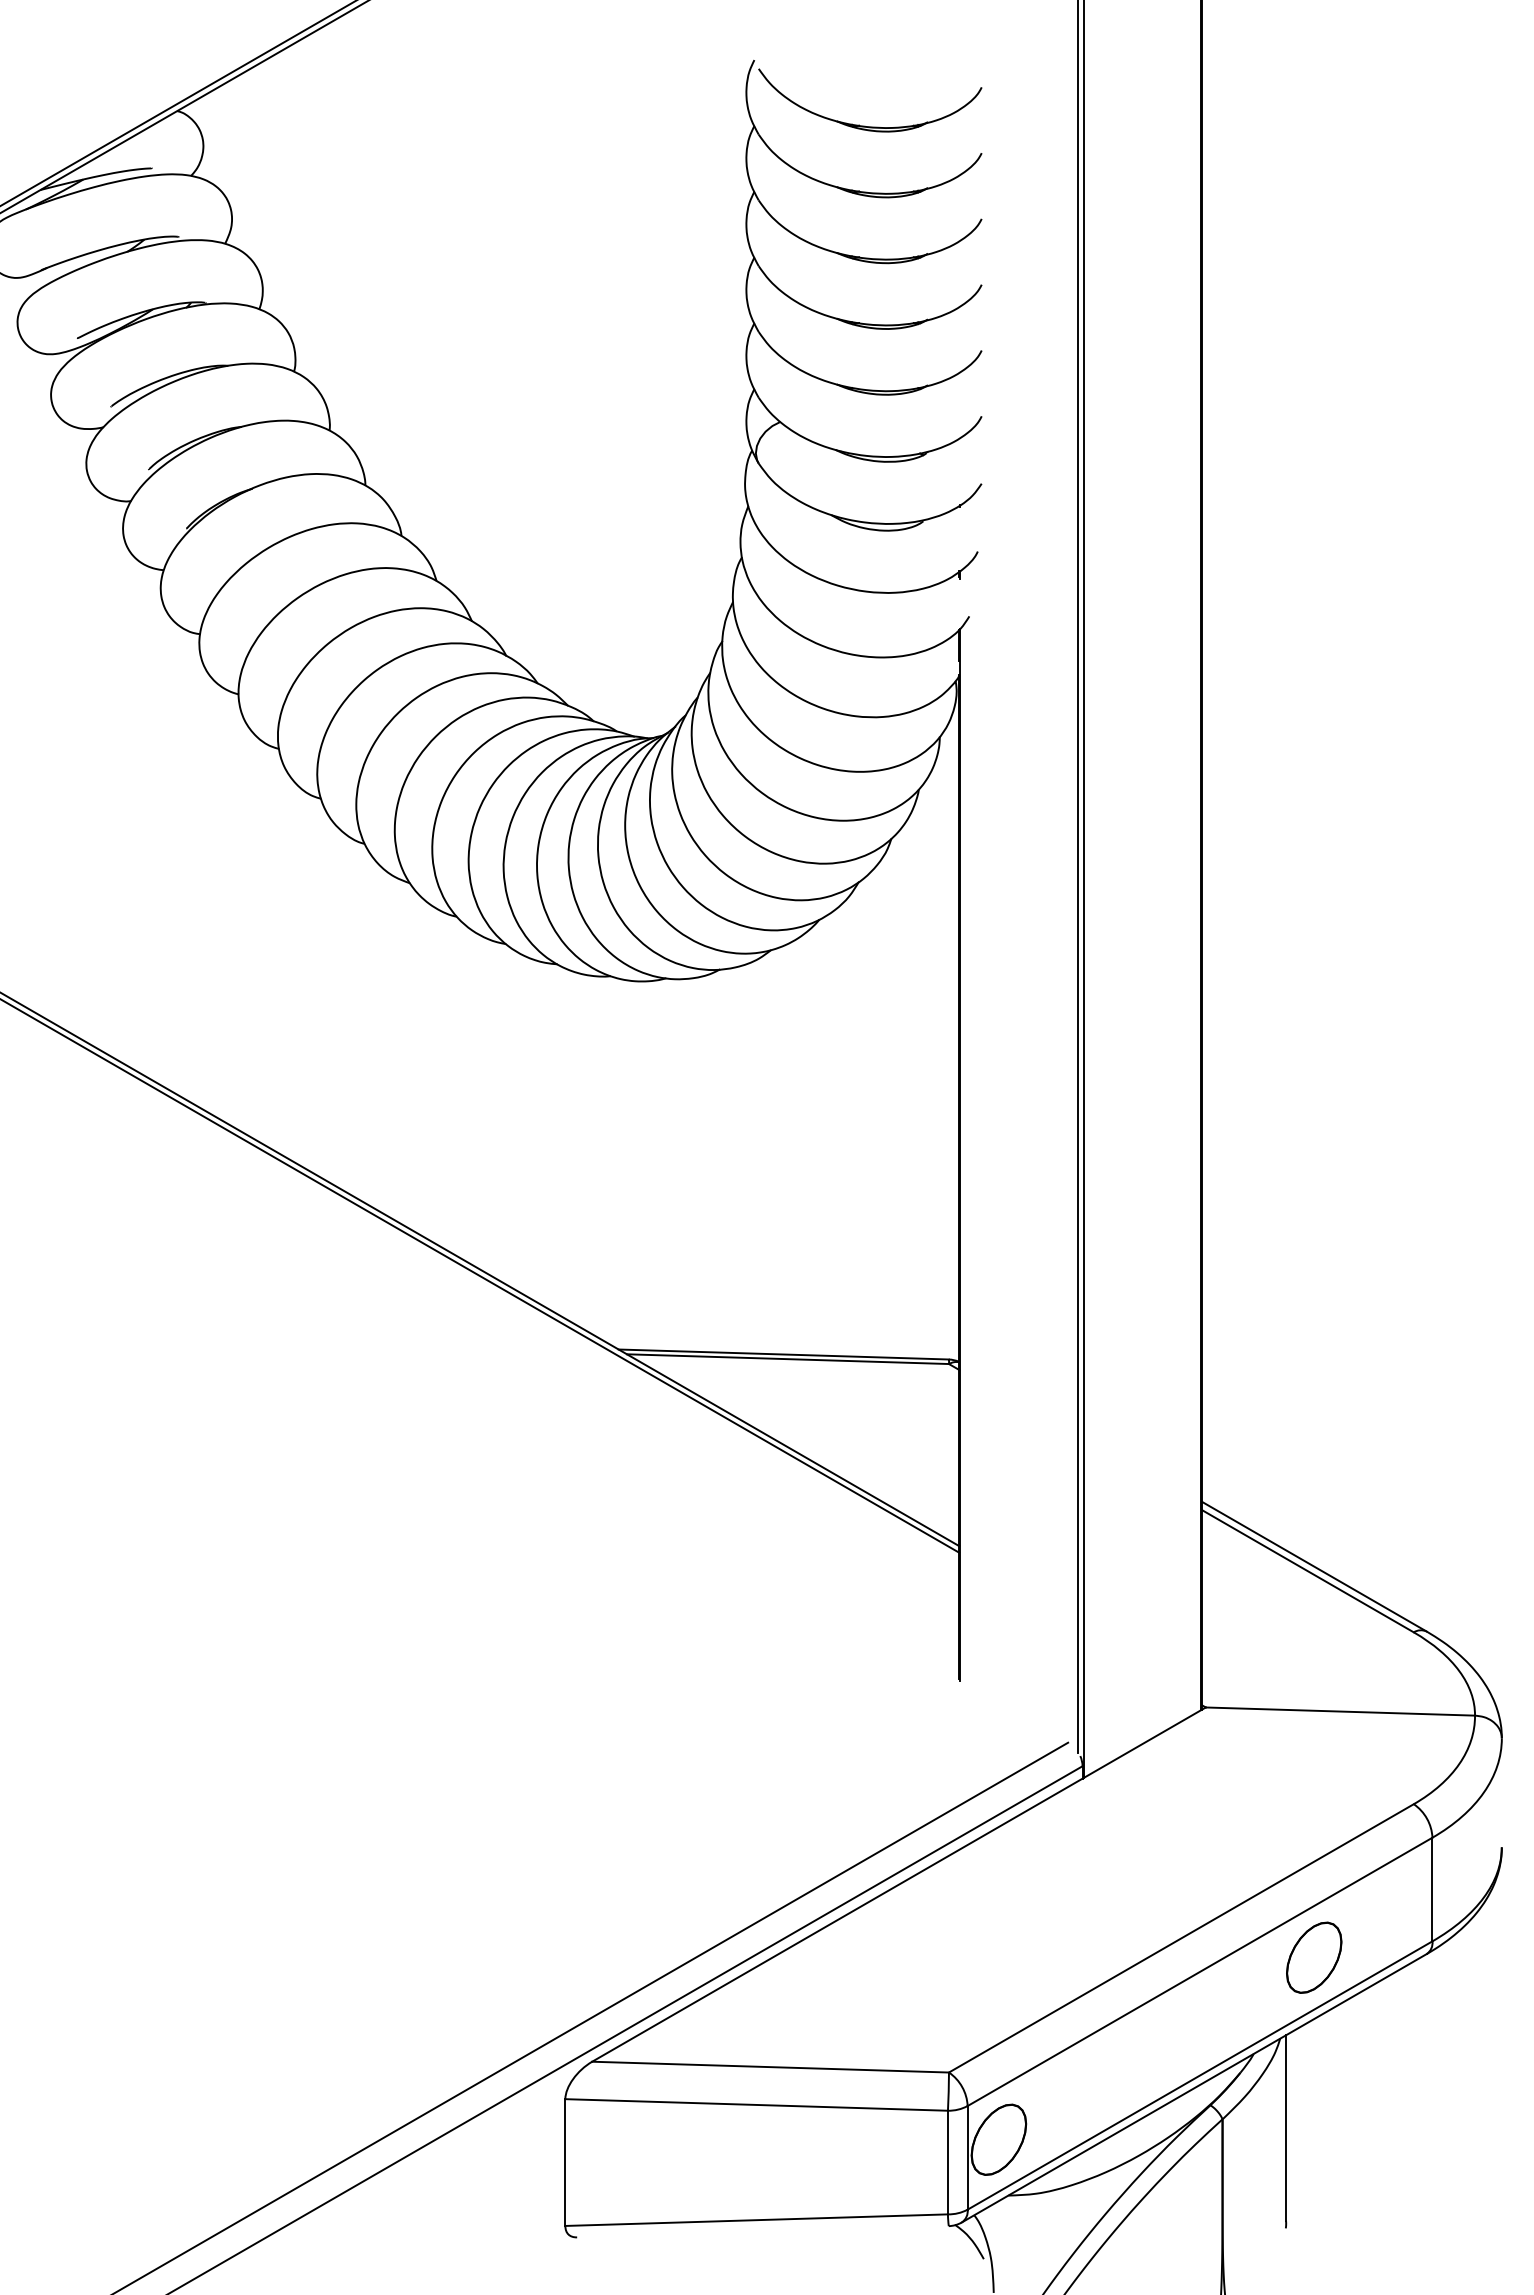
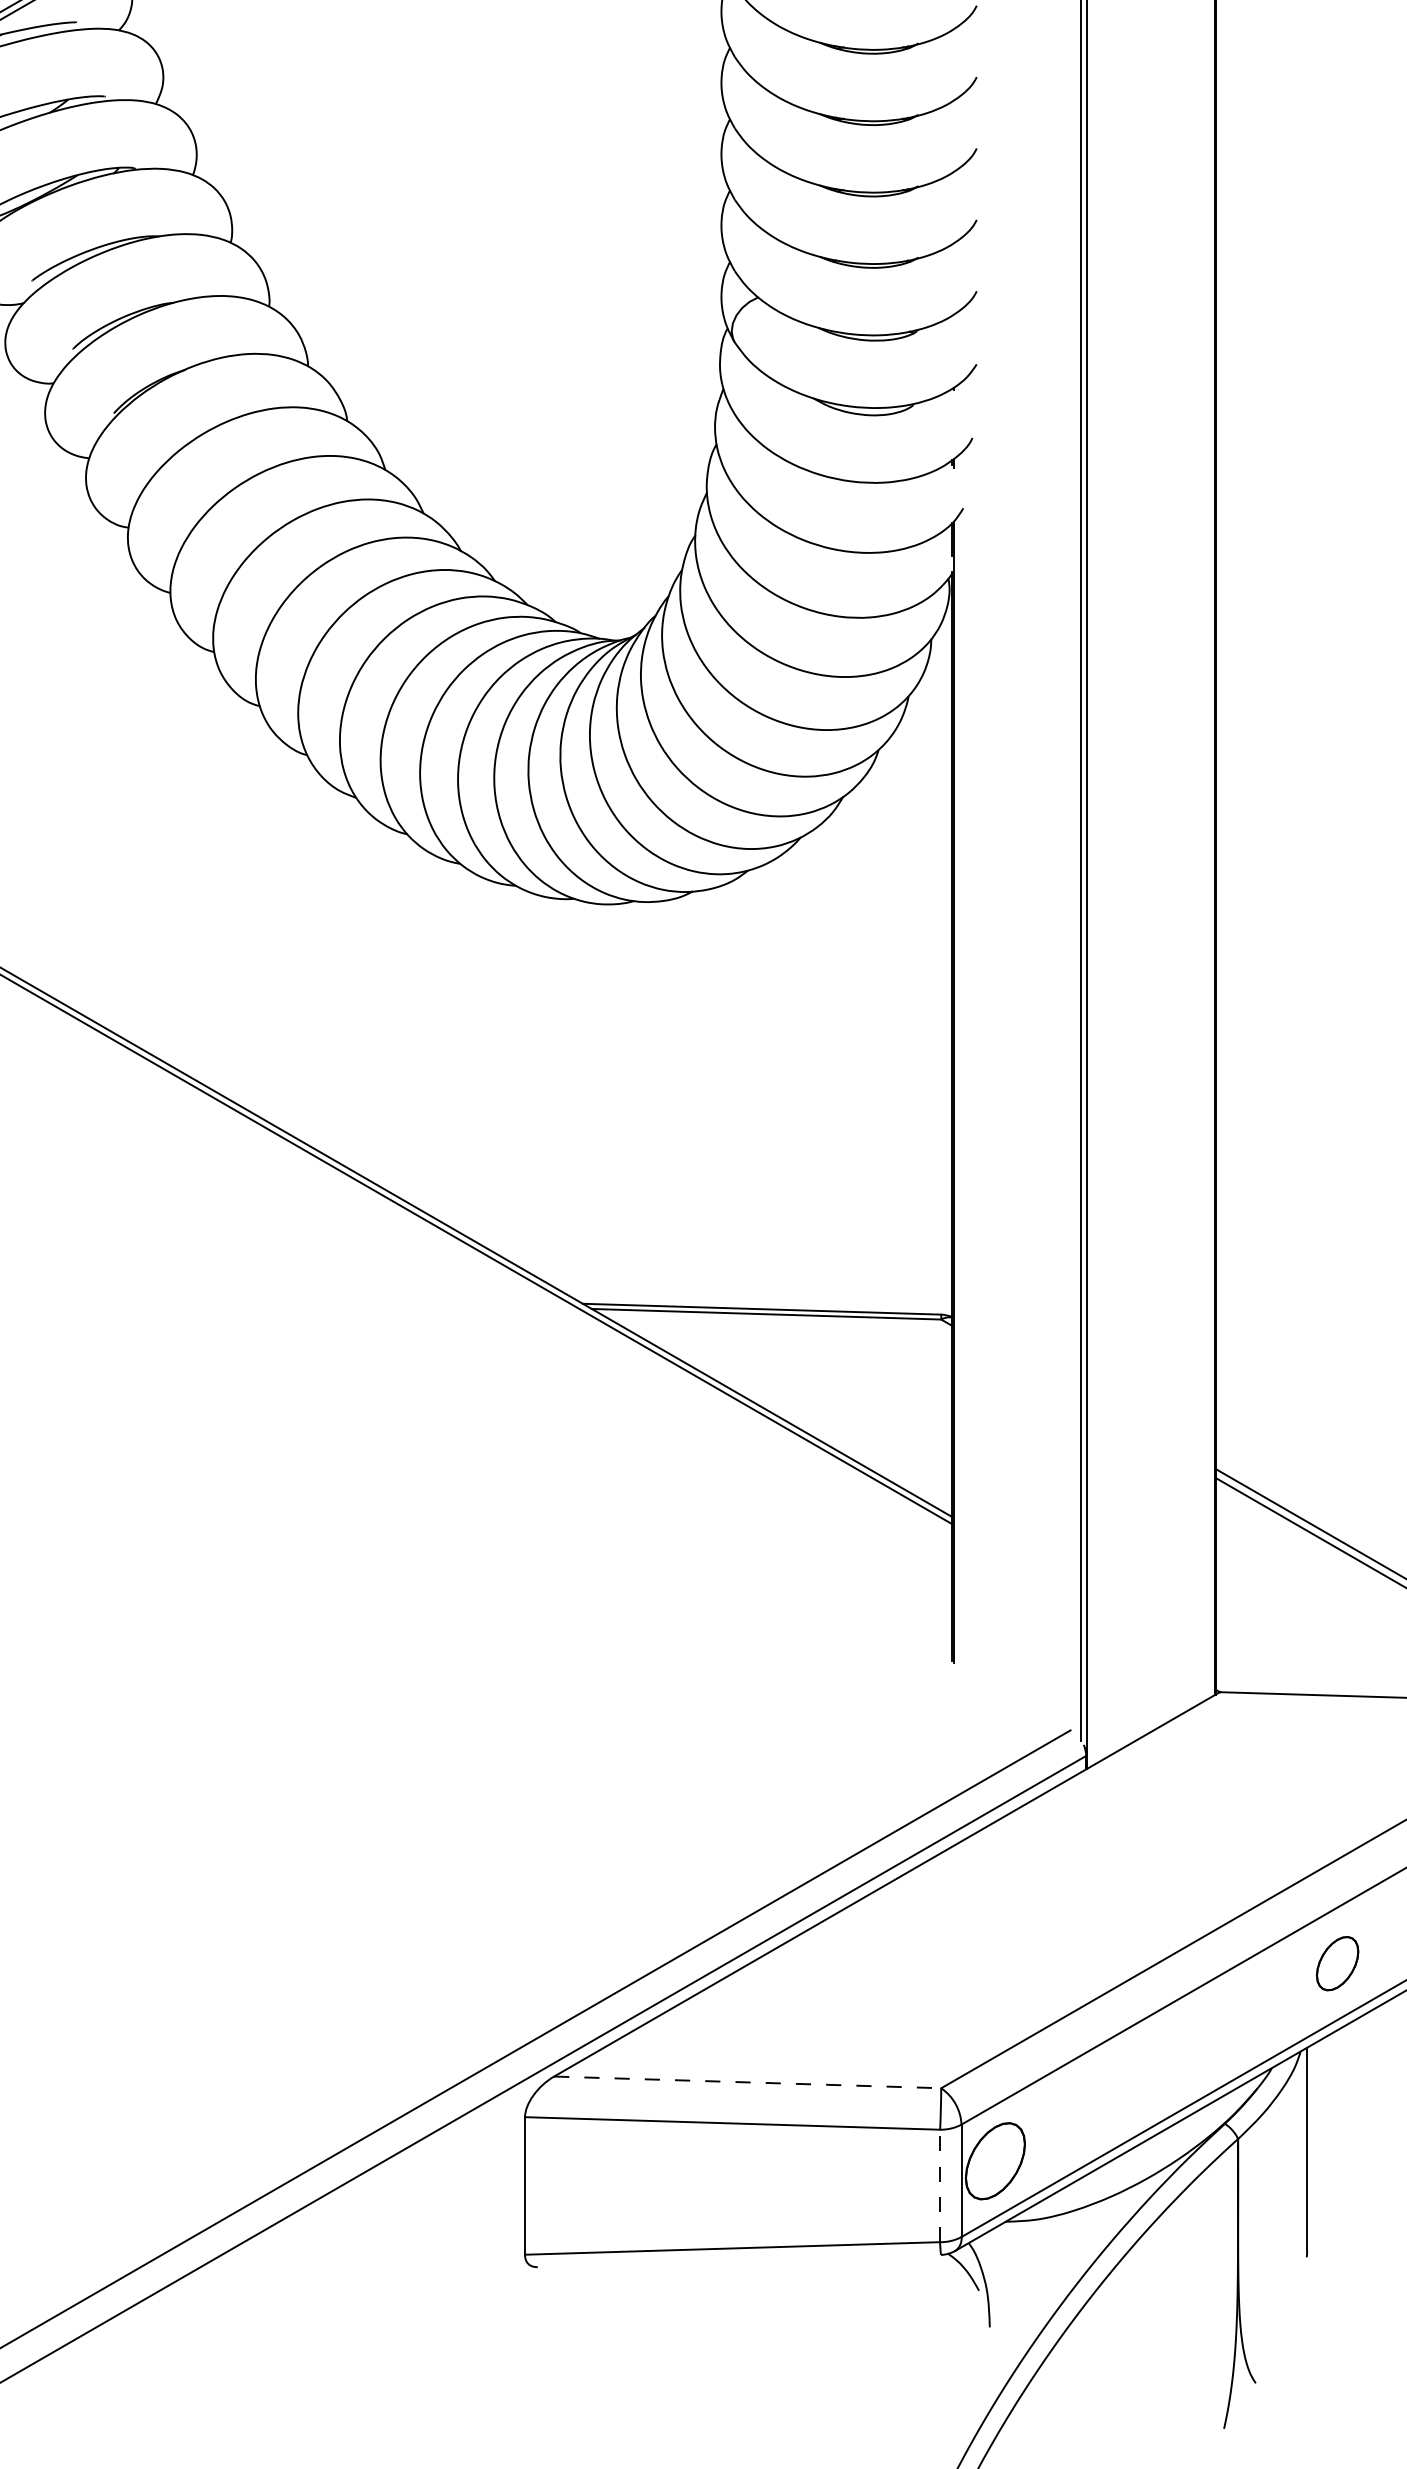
part: (1314, 1957) -> (1337, 1963), size x0.7
line: (771, 2067) -> (748, 2082), solid -> dashed
line: (947, 2162) -> (939, 2185), solid -> dashed

